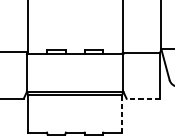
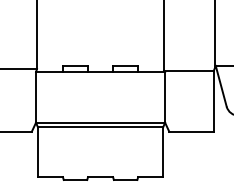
line: (143, 98) -> (191, 131), dashed -> solid
line: (122, 114) -> (163, 152), dashed -> solid

